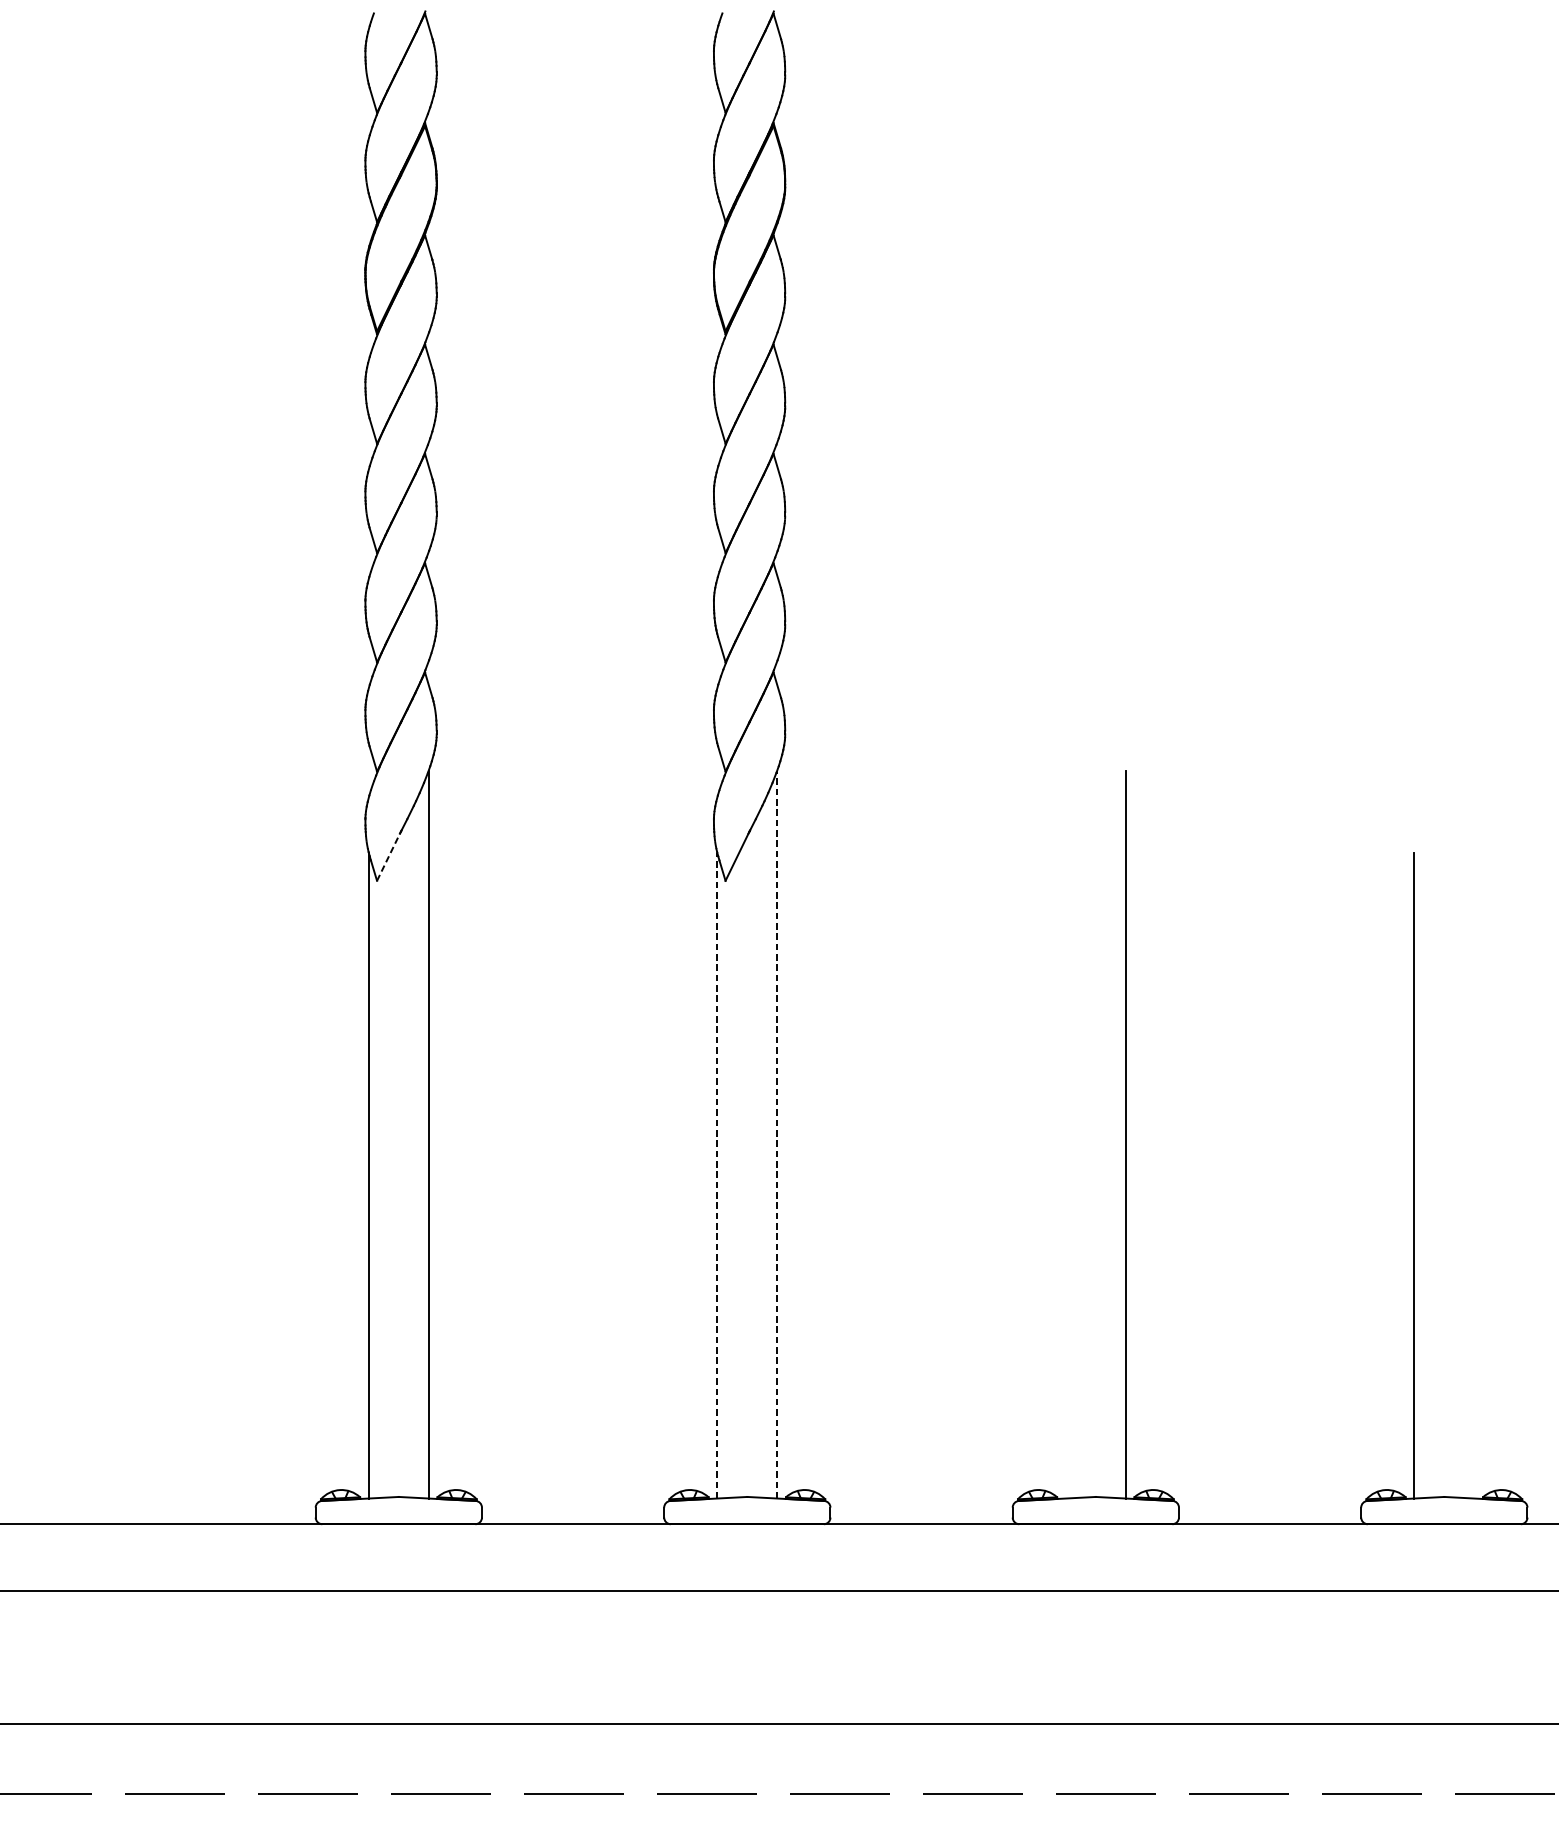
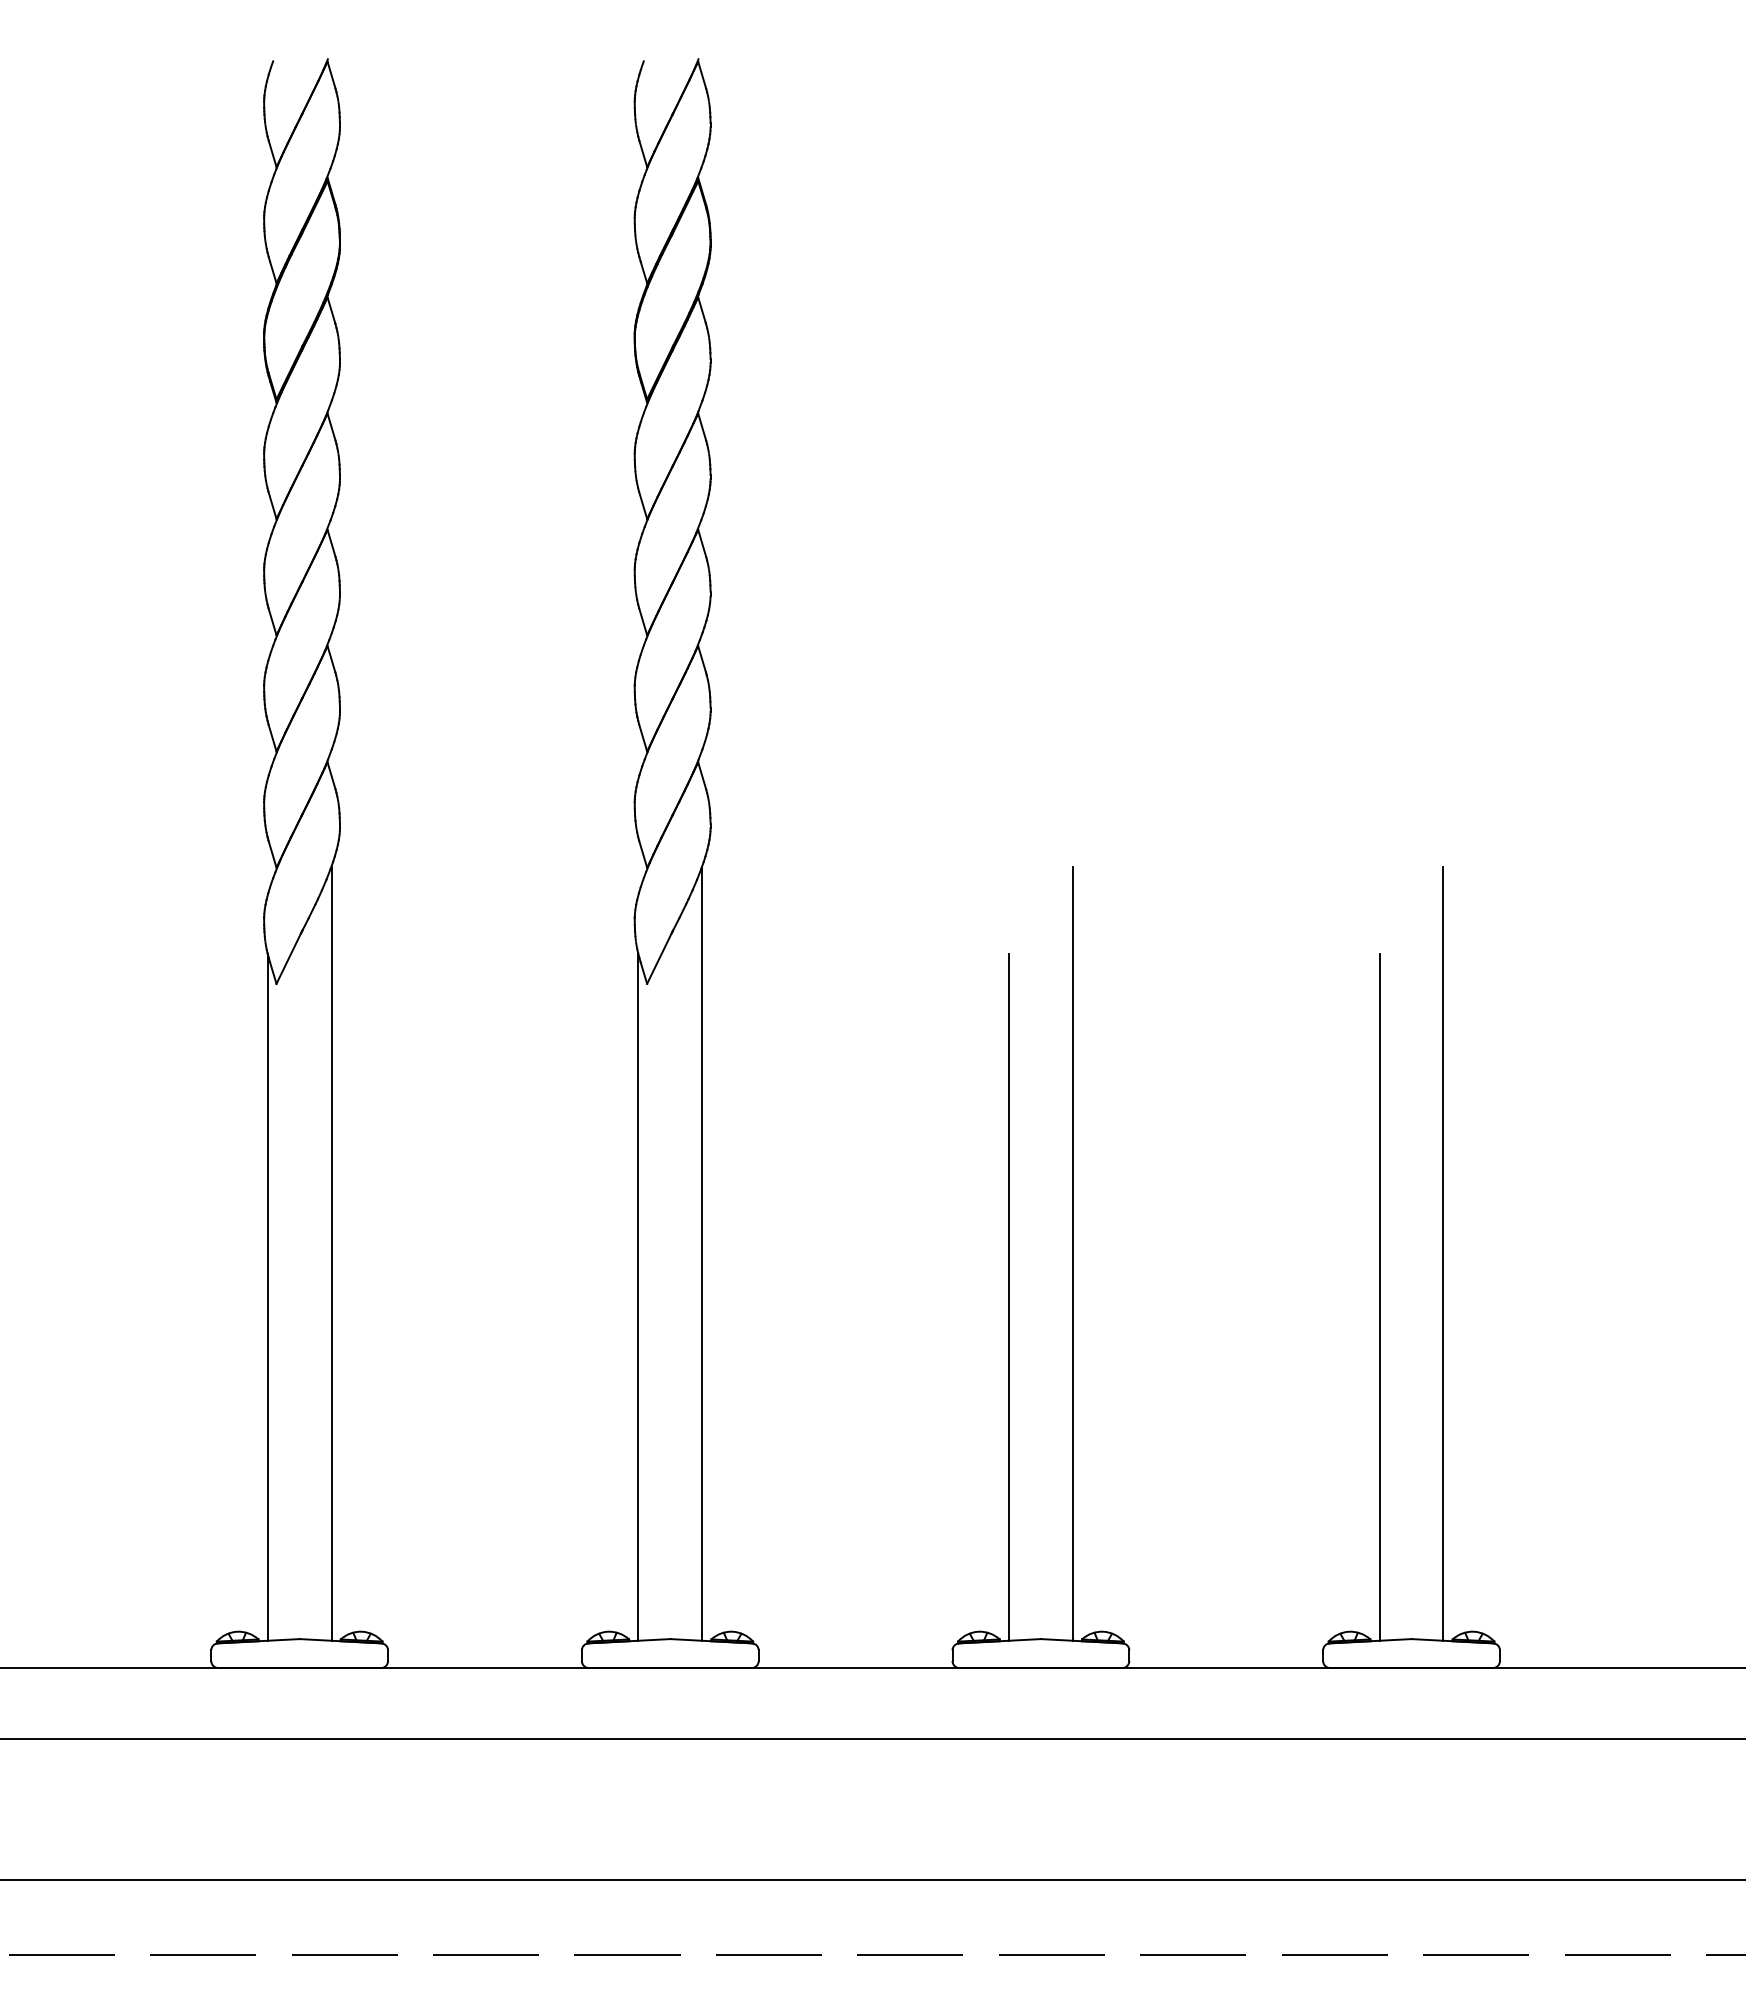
line: (389, 856) -> (289, 957), dashed -> solid
line: (777, 1134) -> (702, 1253), dashed -> solid
line: (1474, 1134) -> (1443, 1253), added
line: (717, 1175) -> (638, 1297), dashed -> solid
line: (1066, 1175) -> (1009, 1297), added

